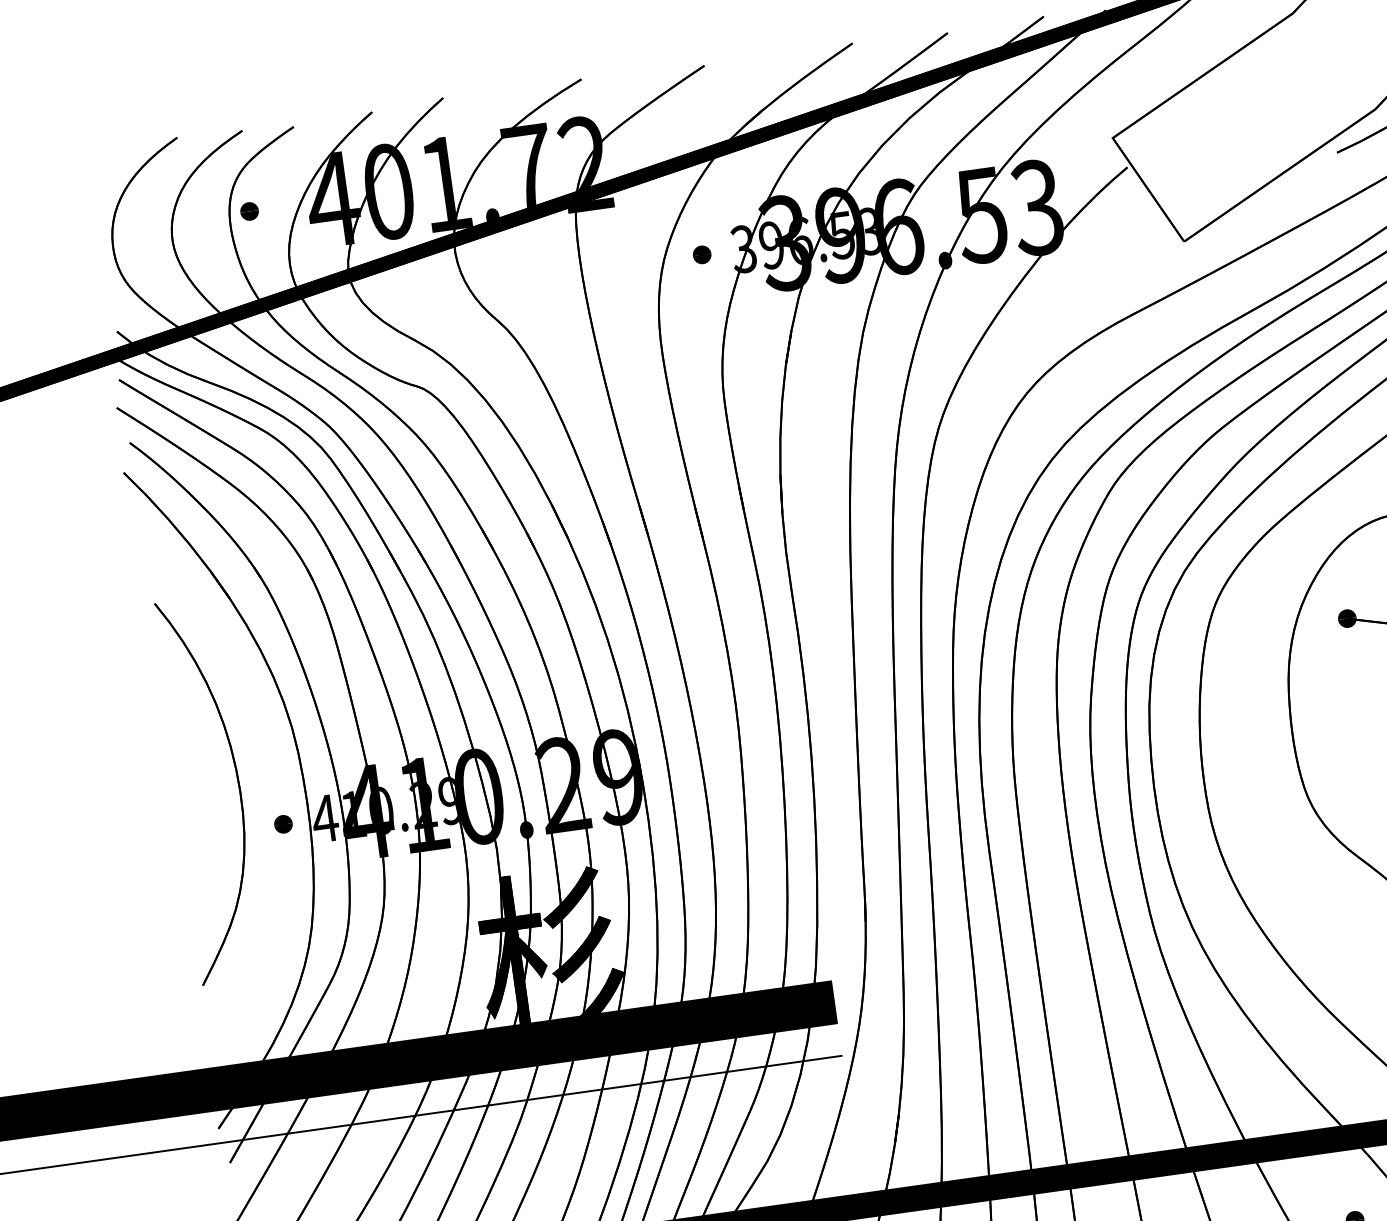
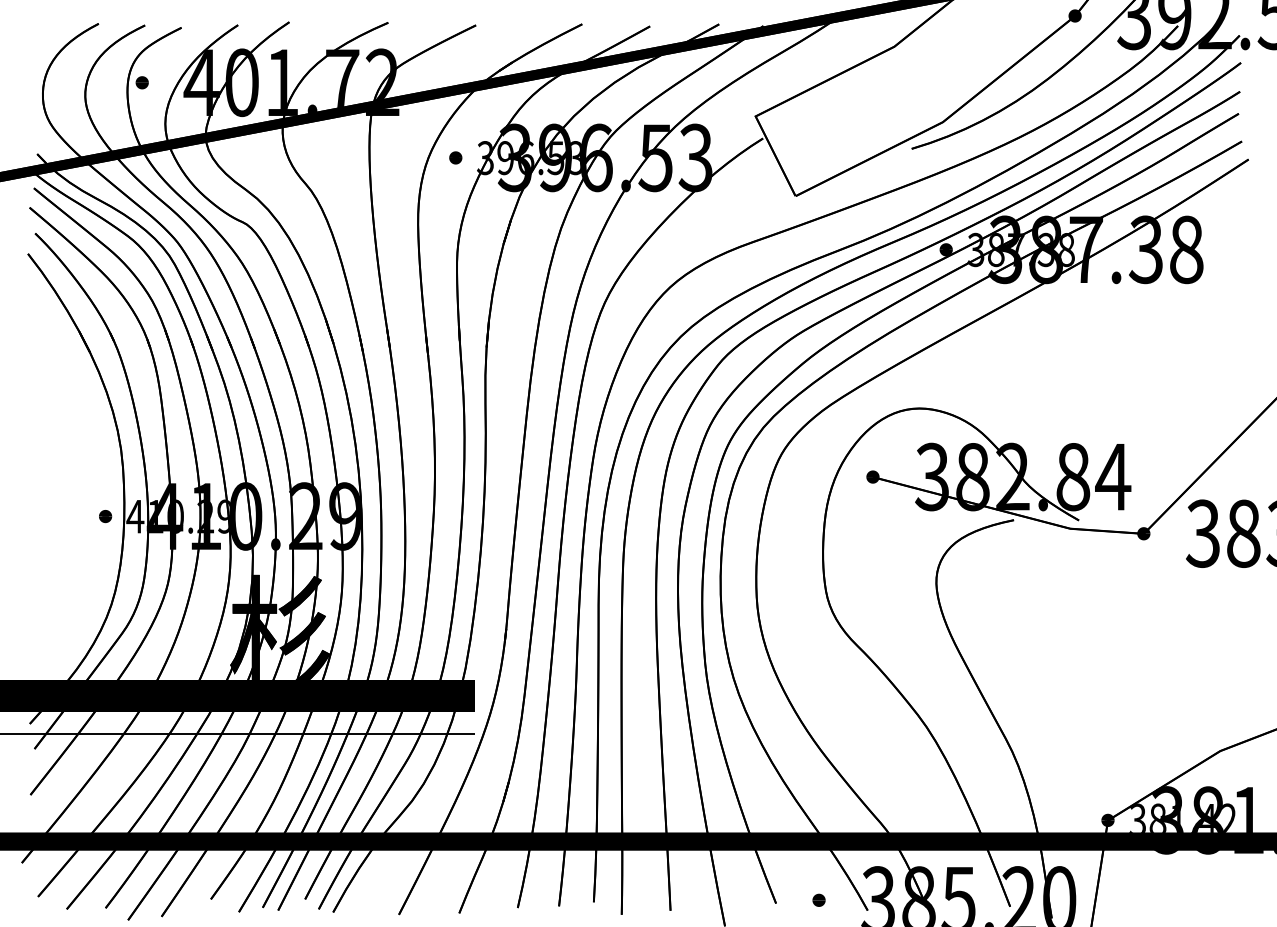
part: (238, 786) -> (77, 485), removed

